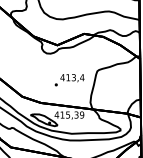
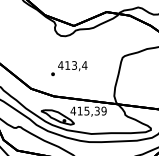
text: (69, 80) -> (69, 68), moved

